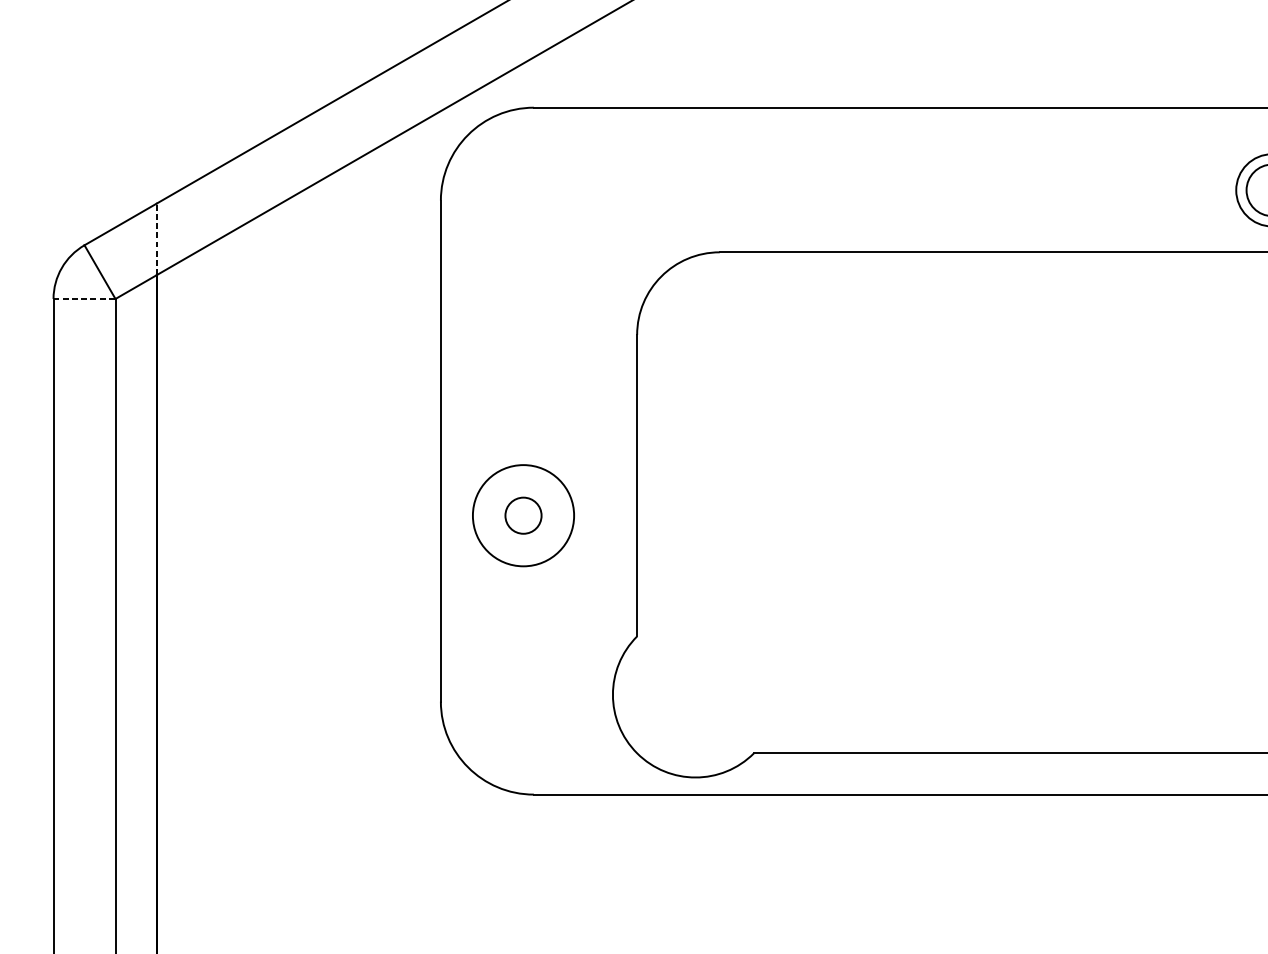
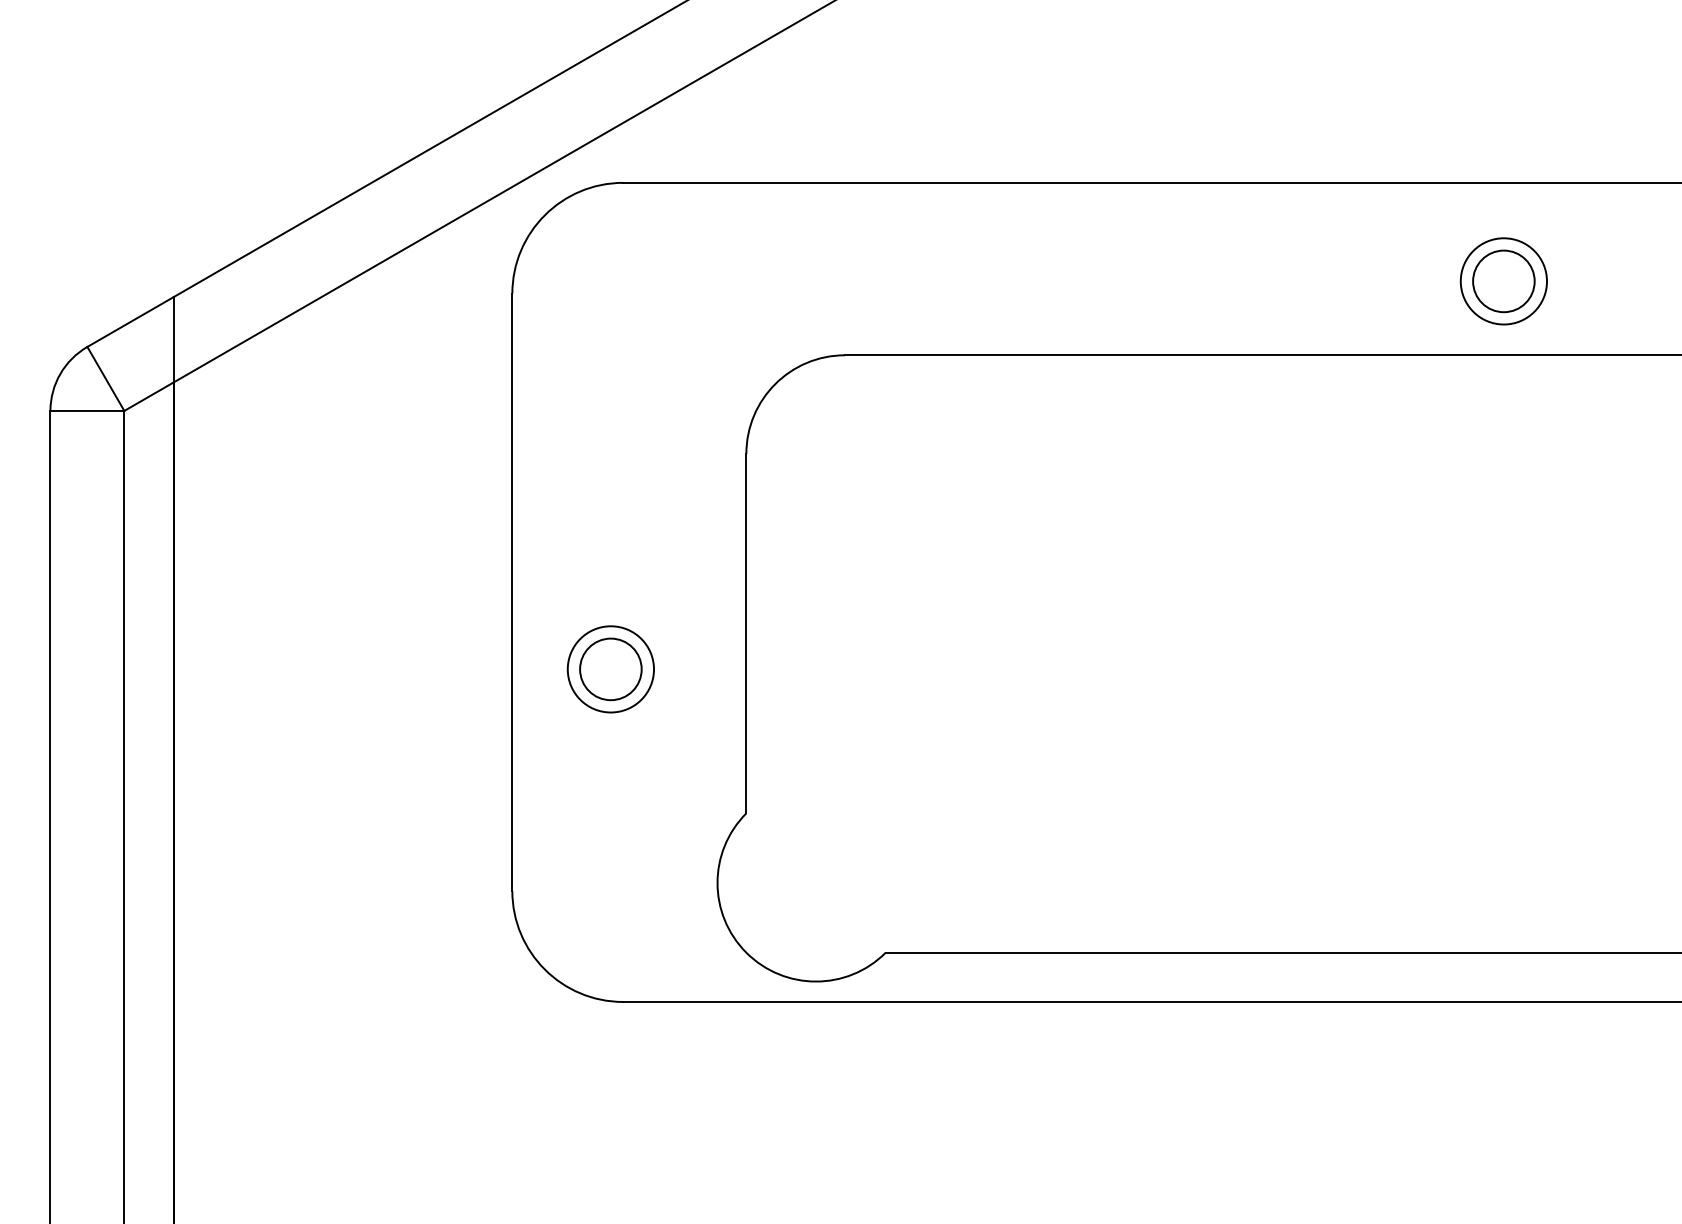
line: (156, 239) -> (173, 339), dashed -> solid
line: (84, 298) -> (87, 410), dashed -> solid
circle: (523, 515) -> (610, 669), size x0.71
circle: (523, 515) -> (610, 669), size x1.43

